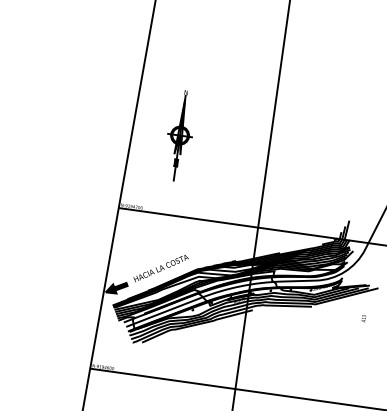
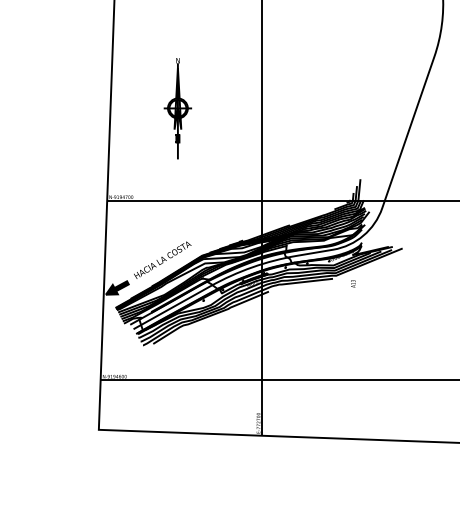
part: (179, 135) -> (177, 108), moved
text: (364, 318) -> (353, 283), moved

